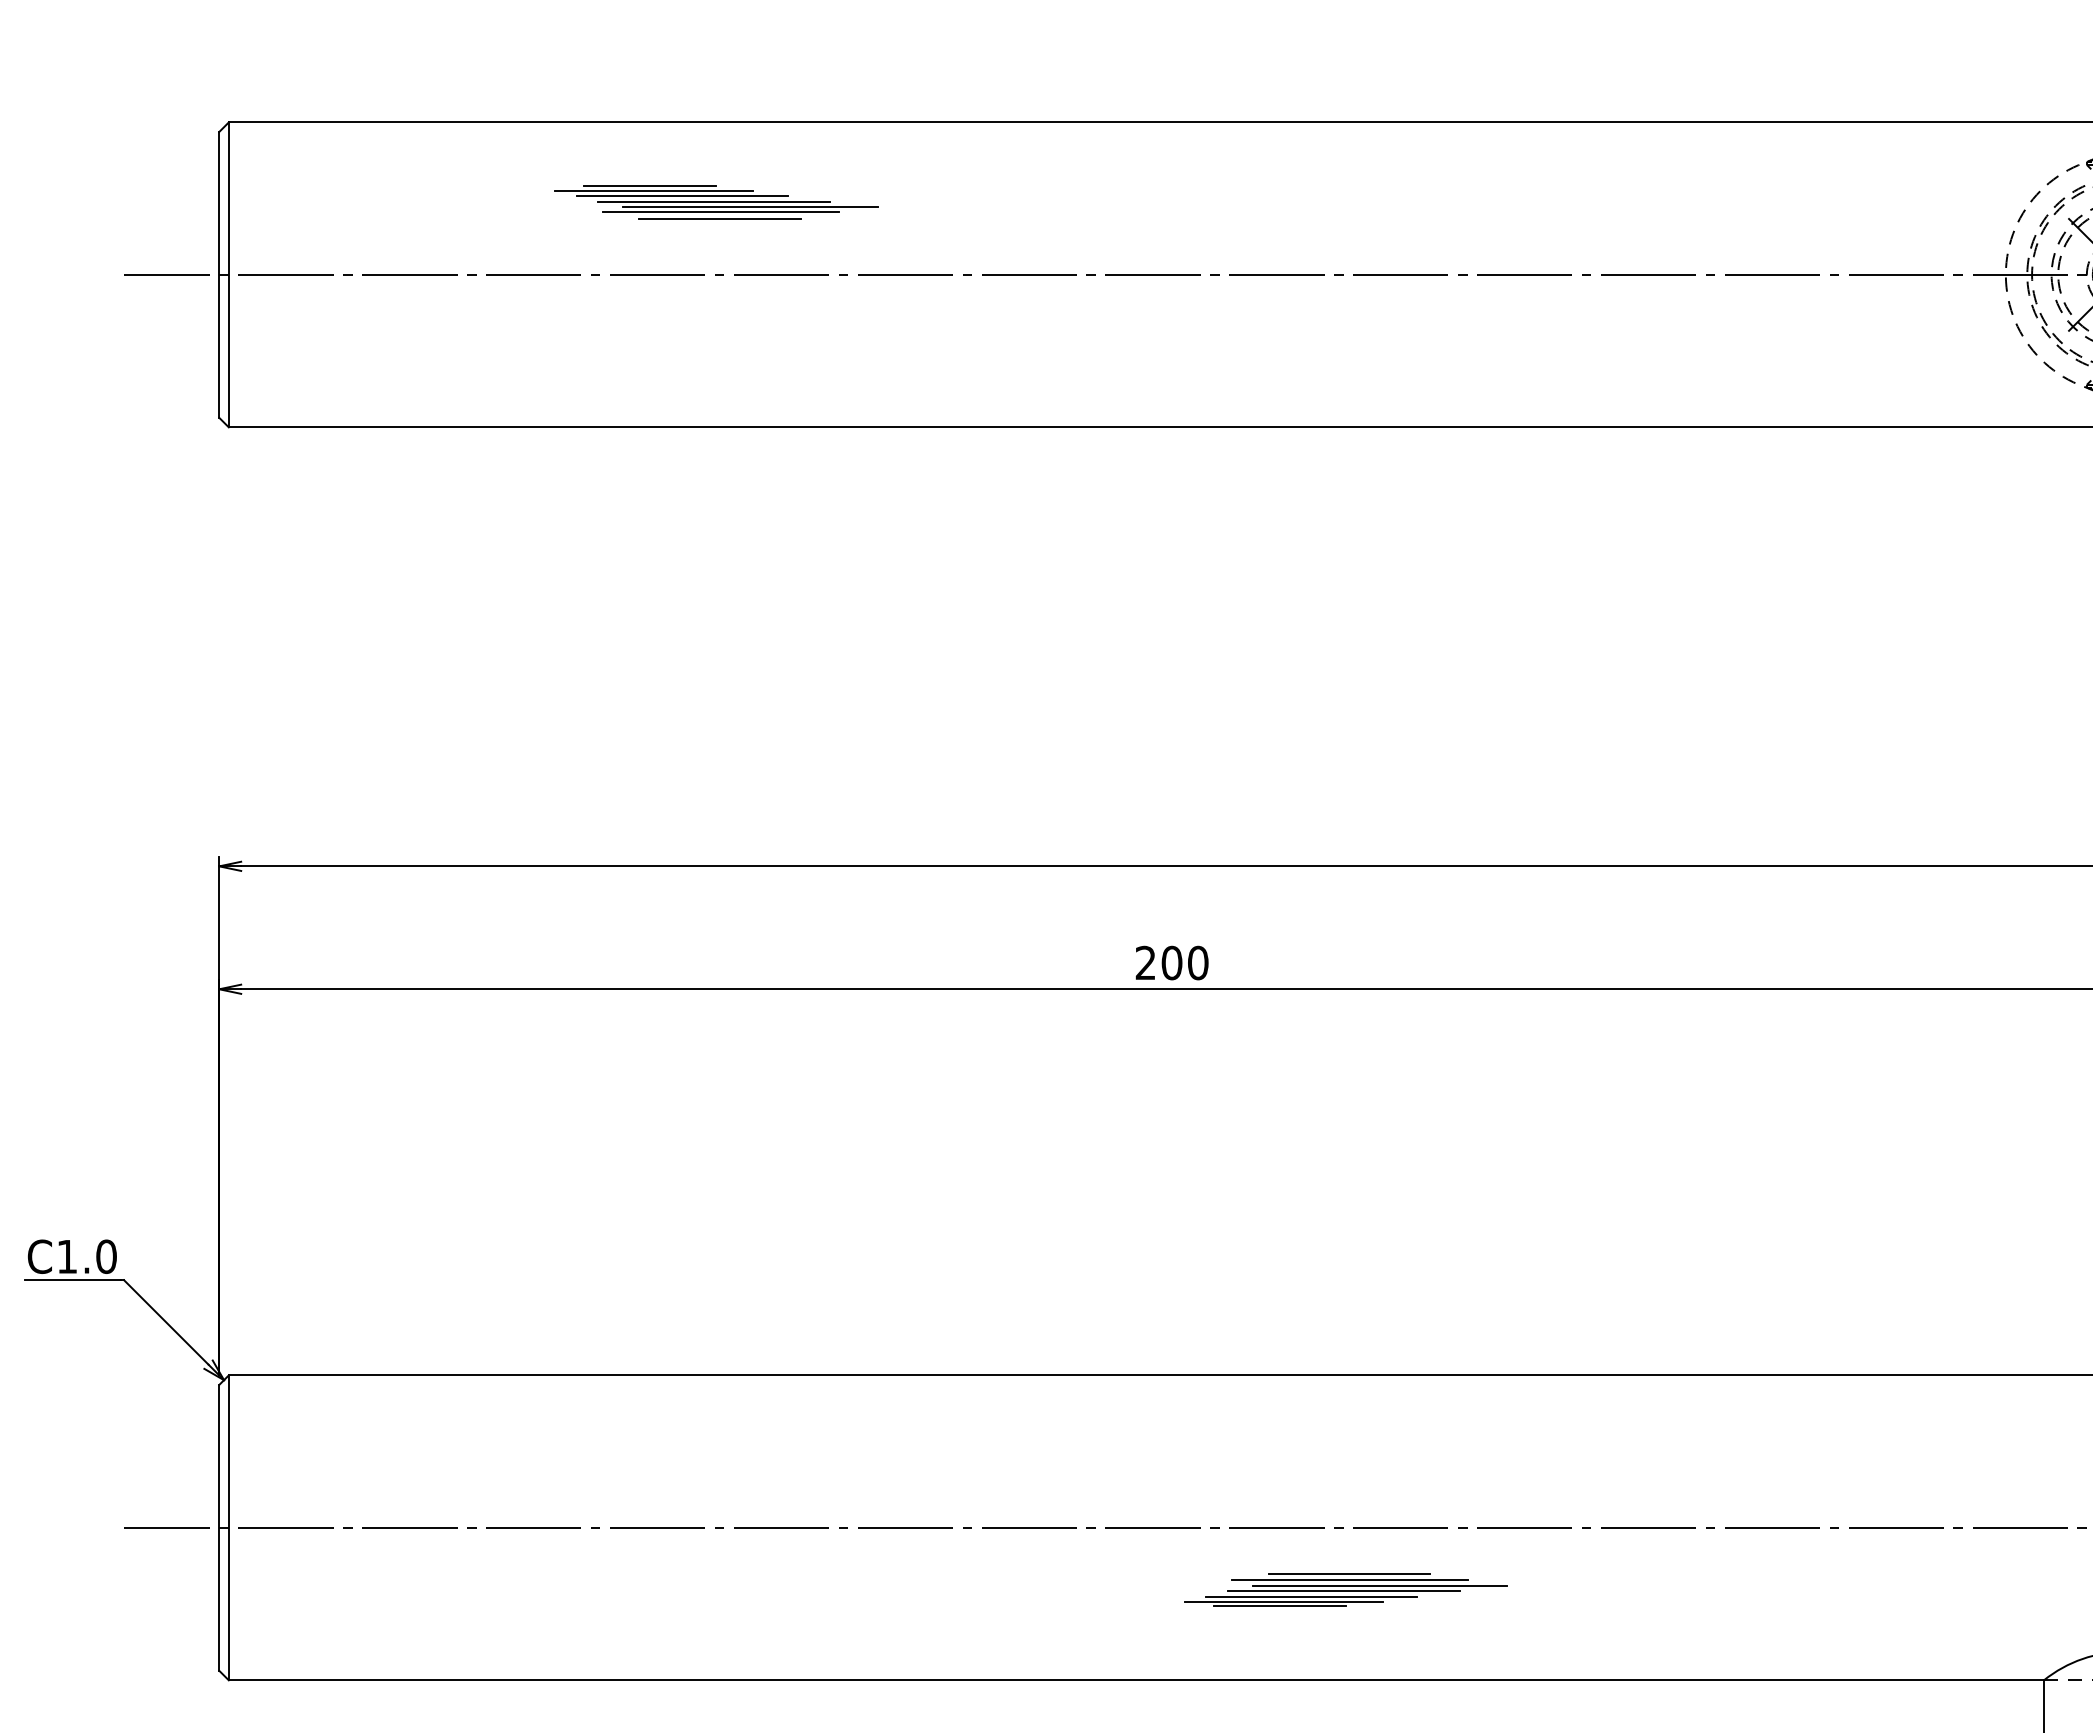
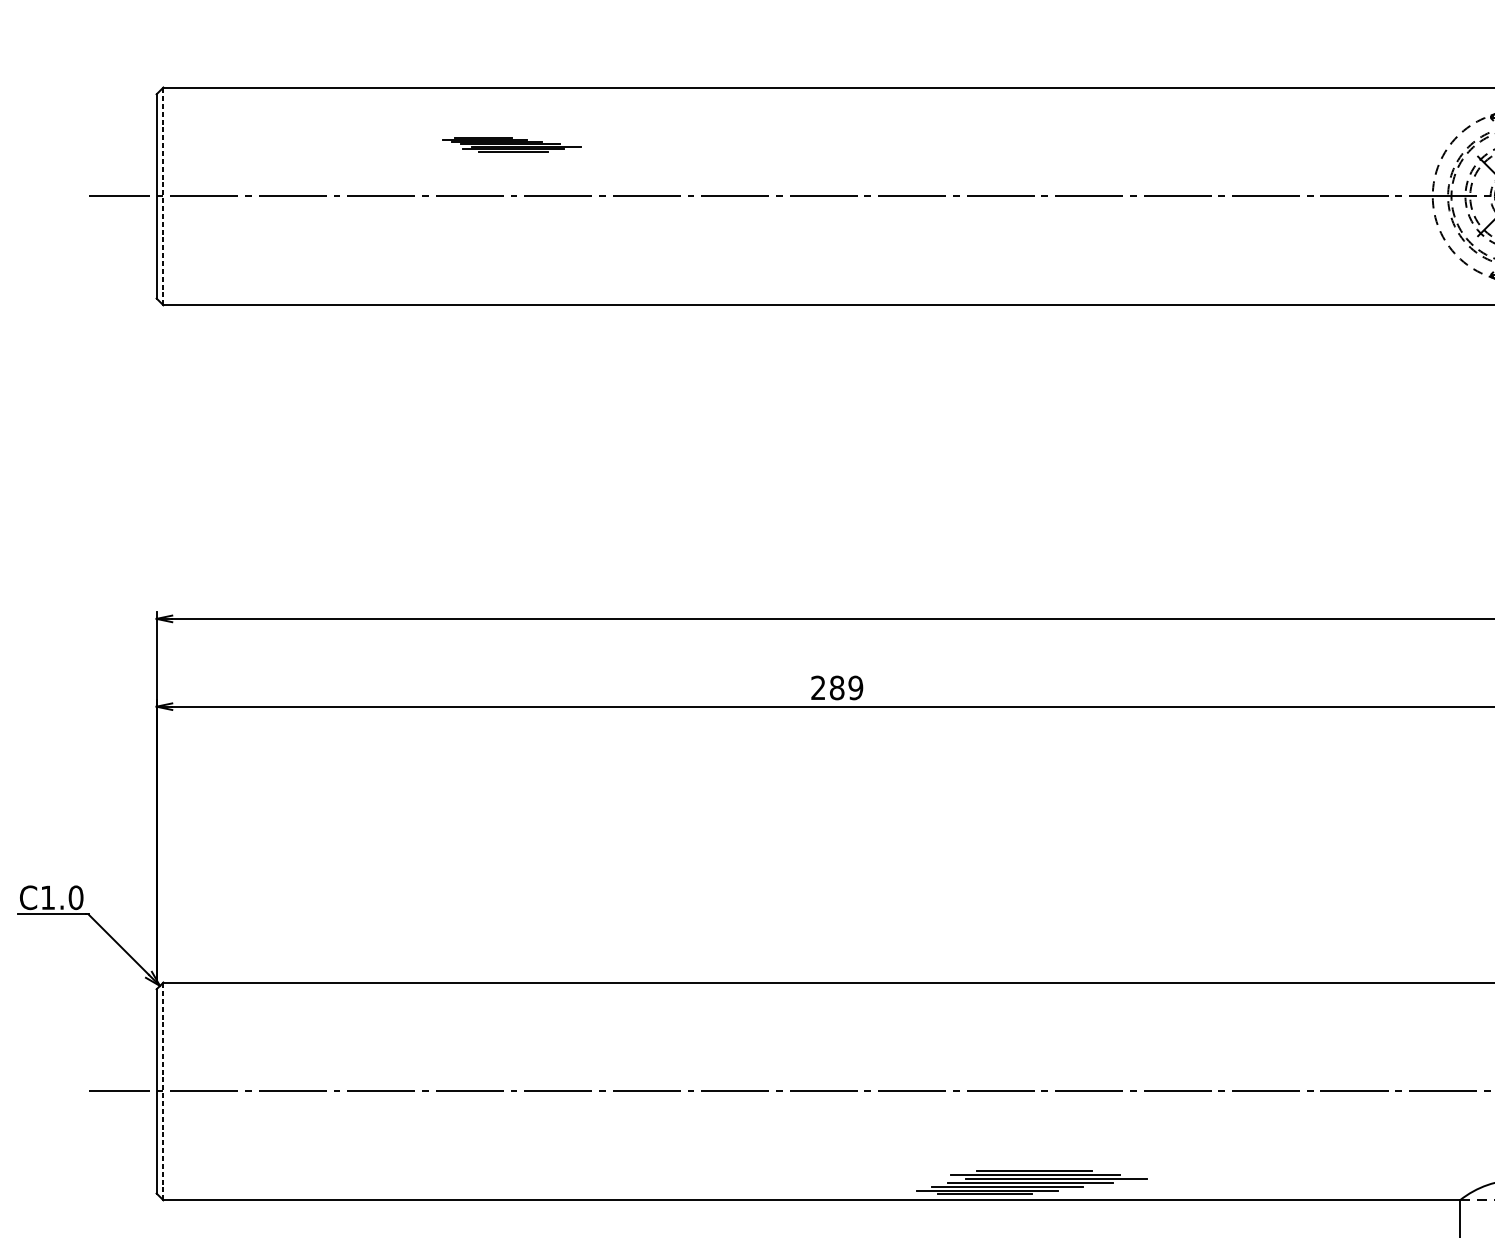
part: (716, 202) -> (511, 144), size x0.6
line: (228, 274) -> (163, 196), solid -> dashed
text: (1184, 963) -> (846, 688), 200 -> 289
line: (228, 1527) -> (163, 1091), solid -> dashed
part: (1345, 1589) -> (1031, 1181), moved

